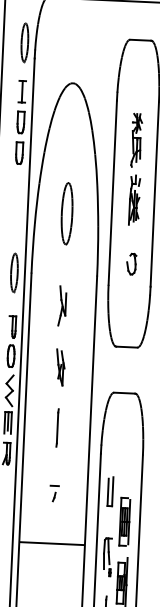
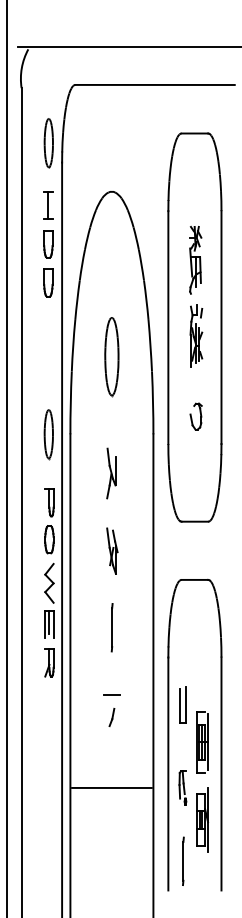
part: (54, 493) -> (111, 710), size x1.6
line: (51, 543) -> (111, 787), moved
part: (107, 556) -> (182, 787), size x0.7

